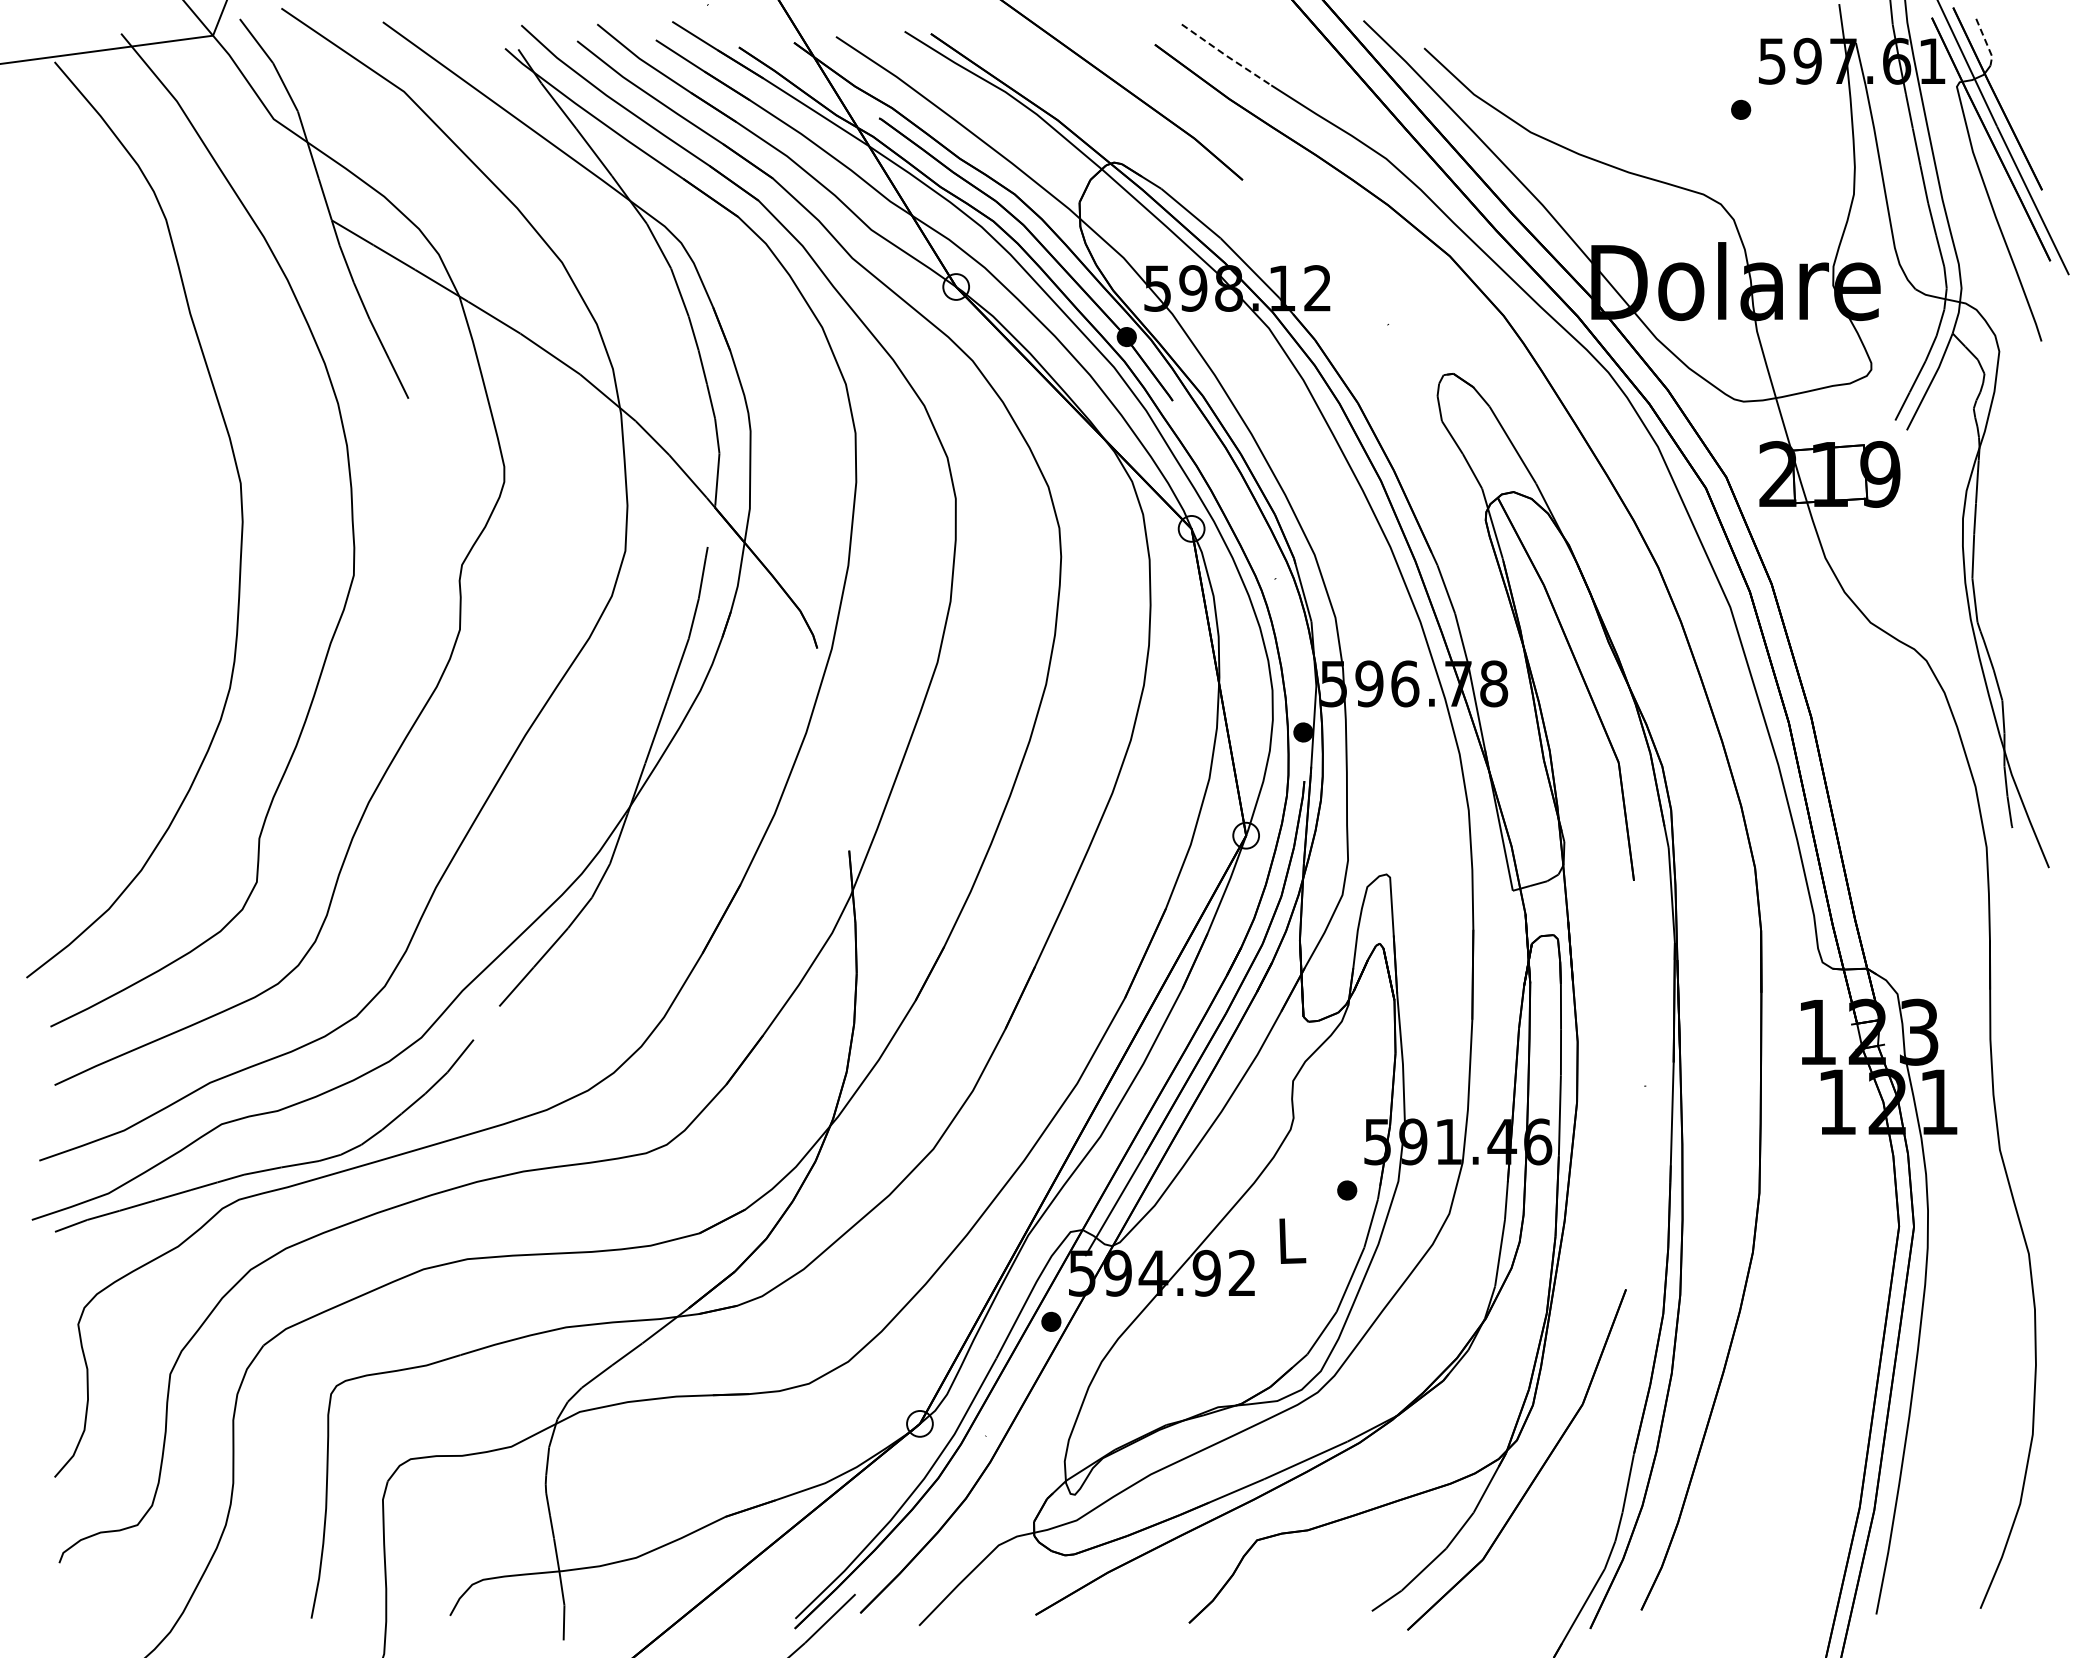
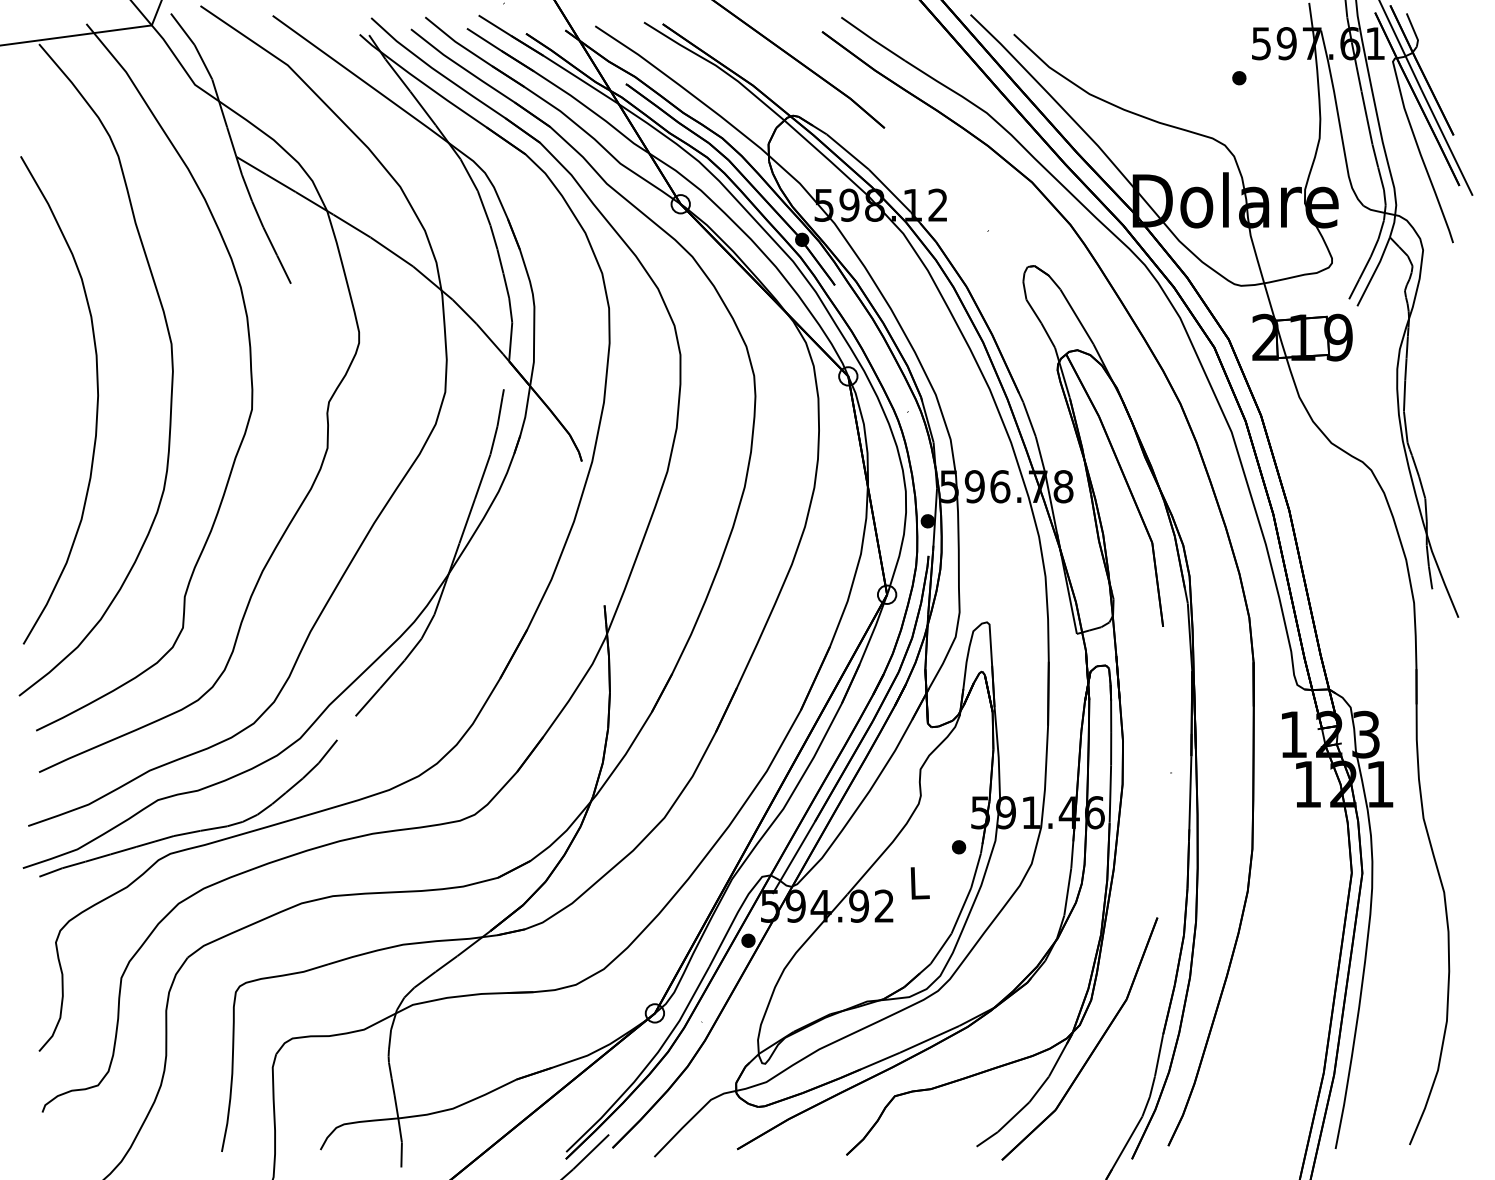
line: (1986, 42) -> (1414, 30), dashed -> solid
line: (1226, 56) -> (873, 40), dashed -> solid
curve: (135, 571) -> (96, 406), added

